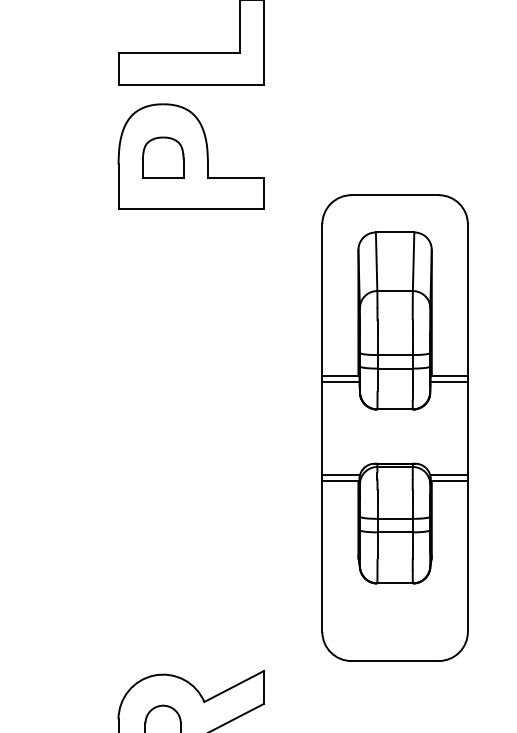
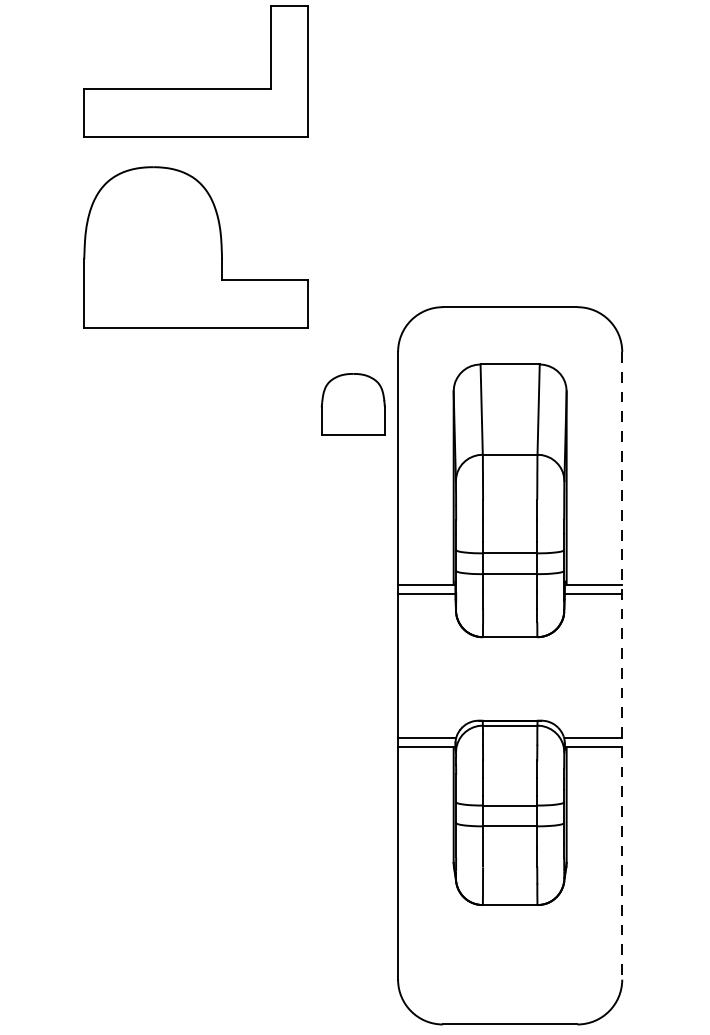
part: (162, 157) -> (352, 404), moved
line: (467, 428) -> (621, 666), solid -> dashed

